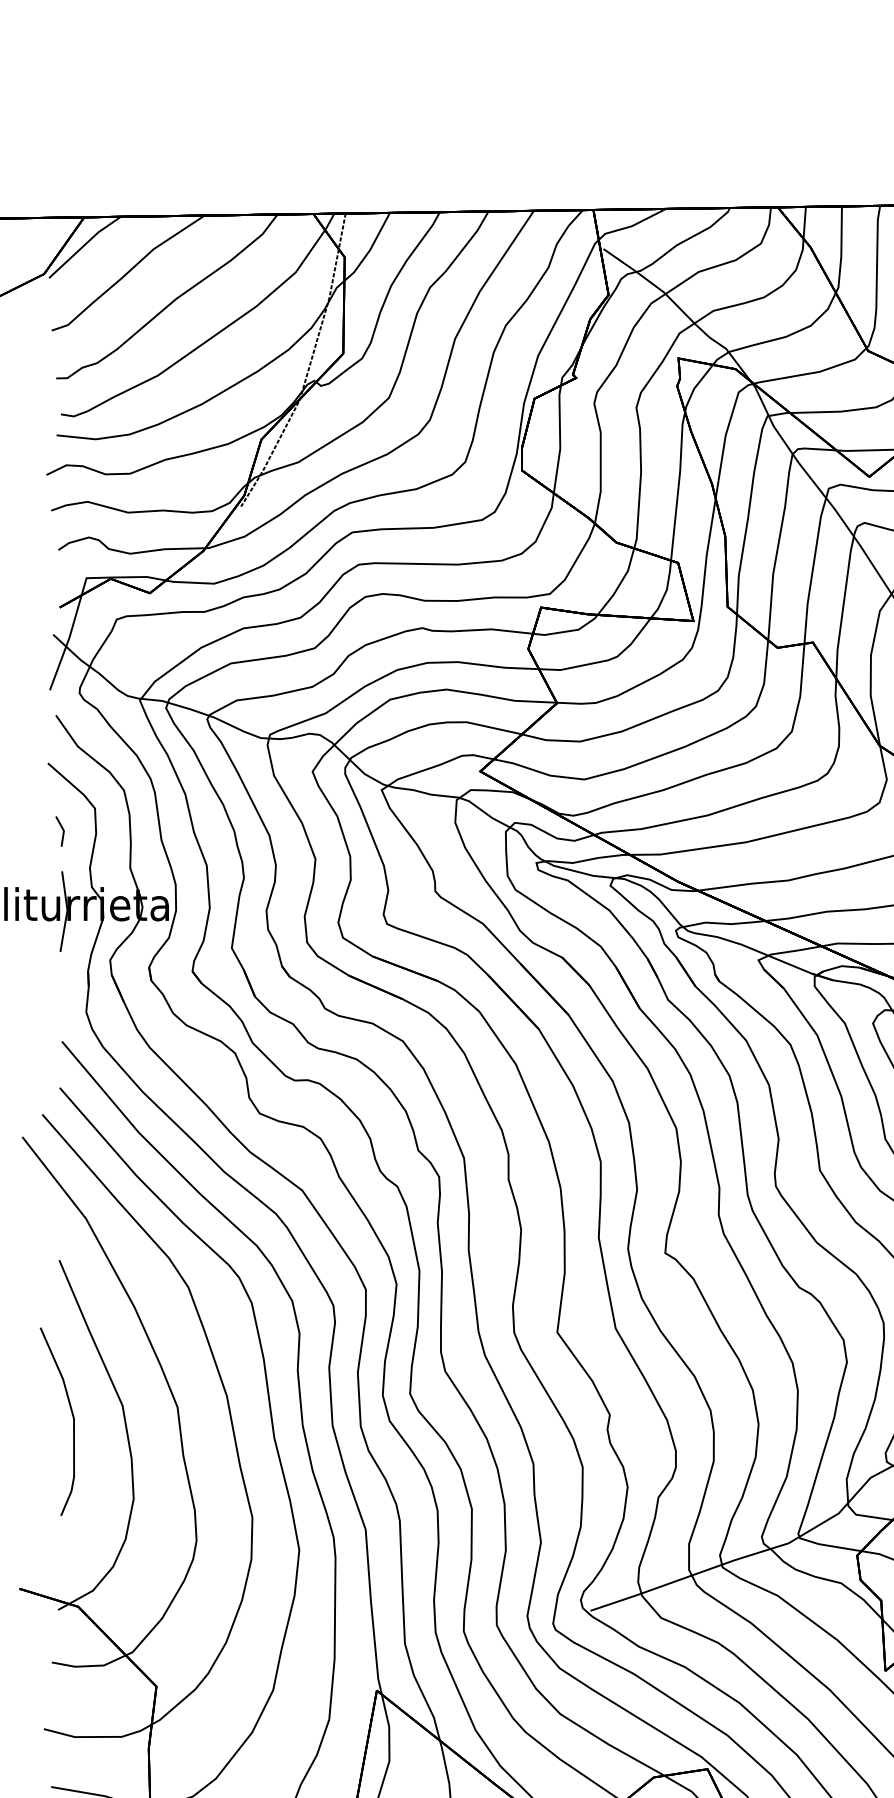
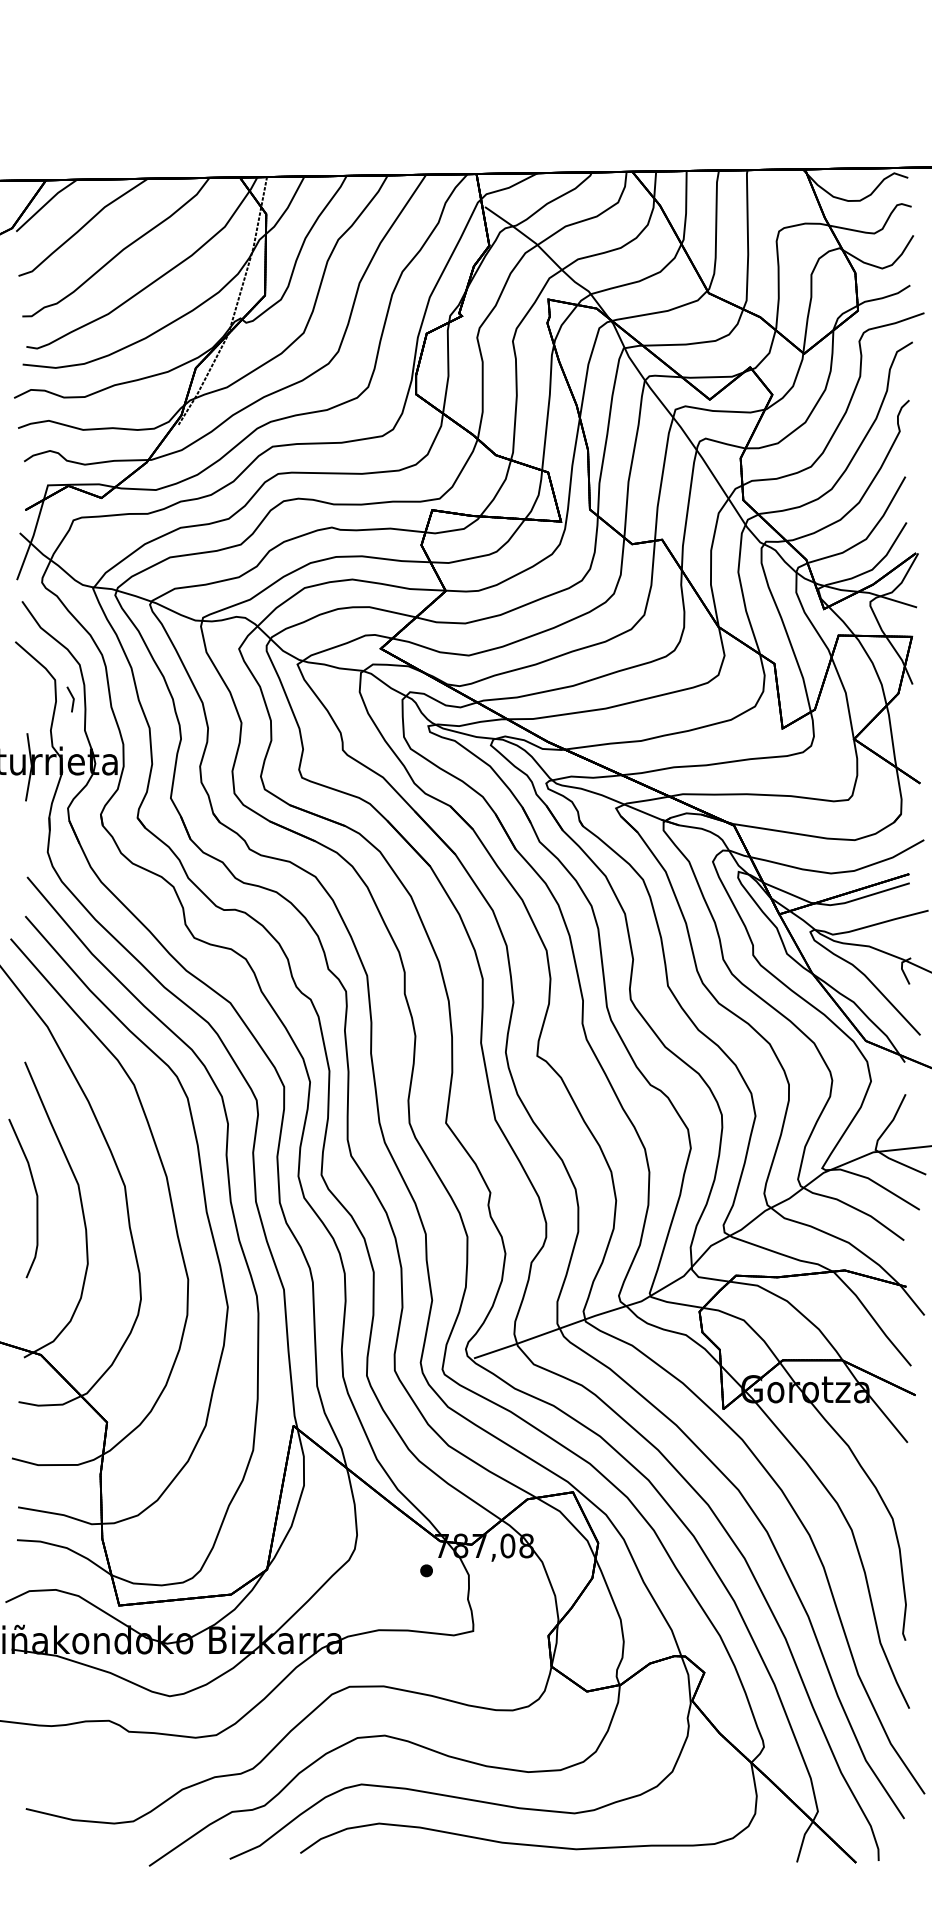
line: (62, 831) -> (72, 699), moved

